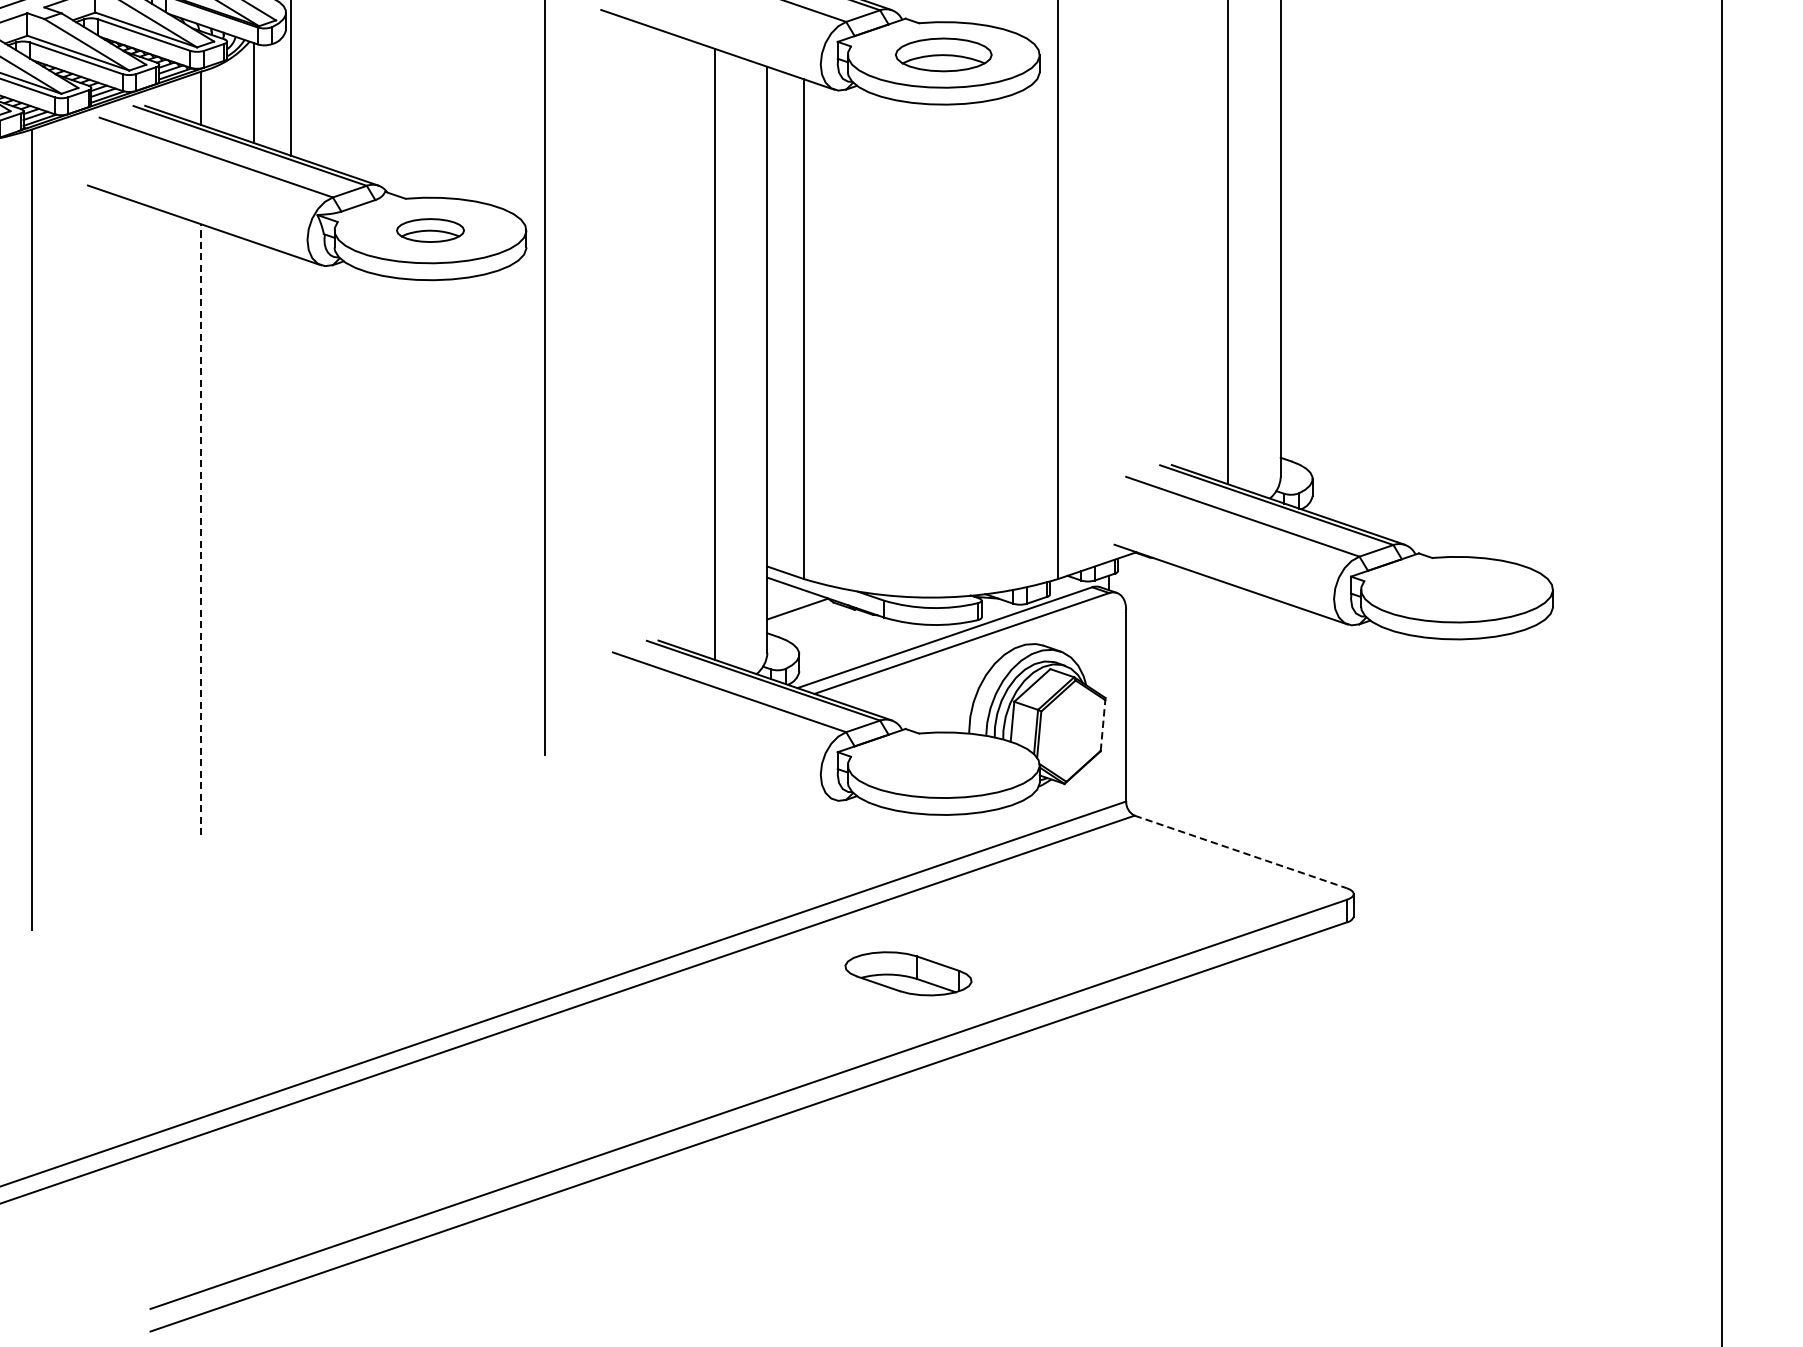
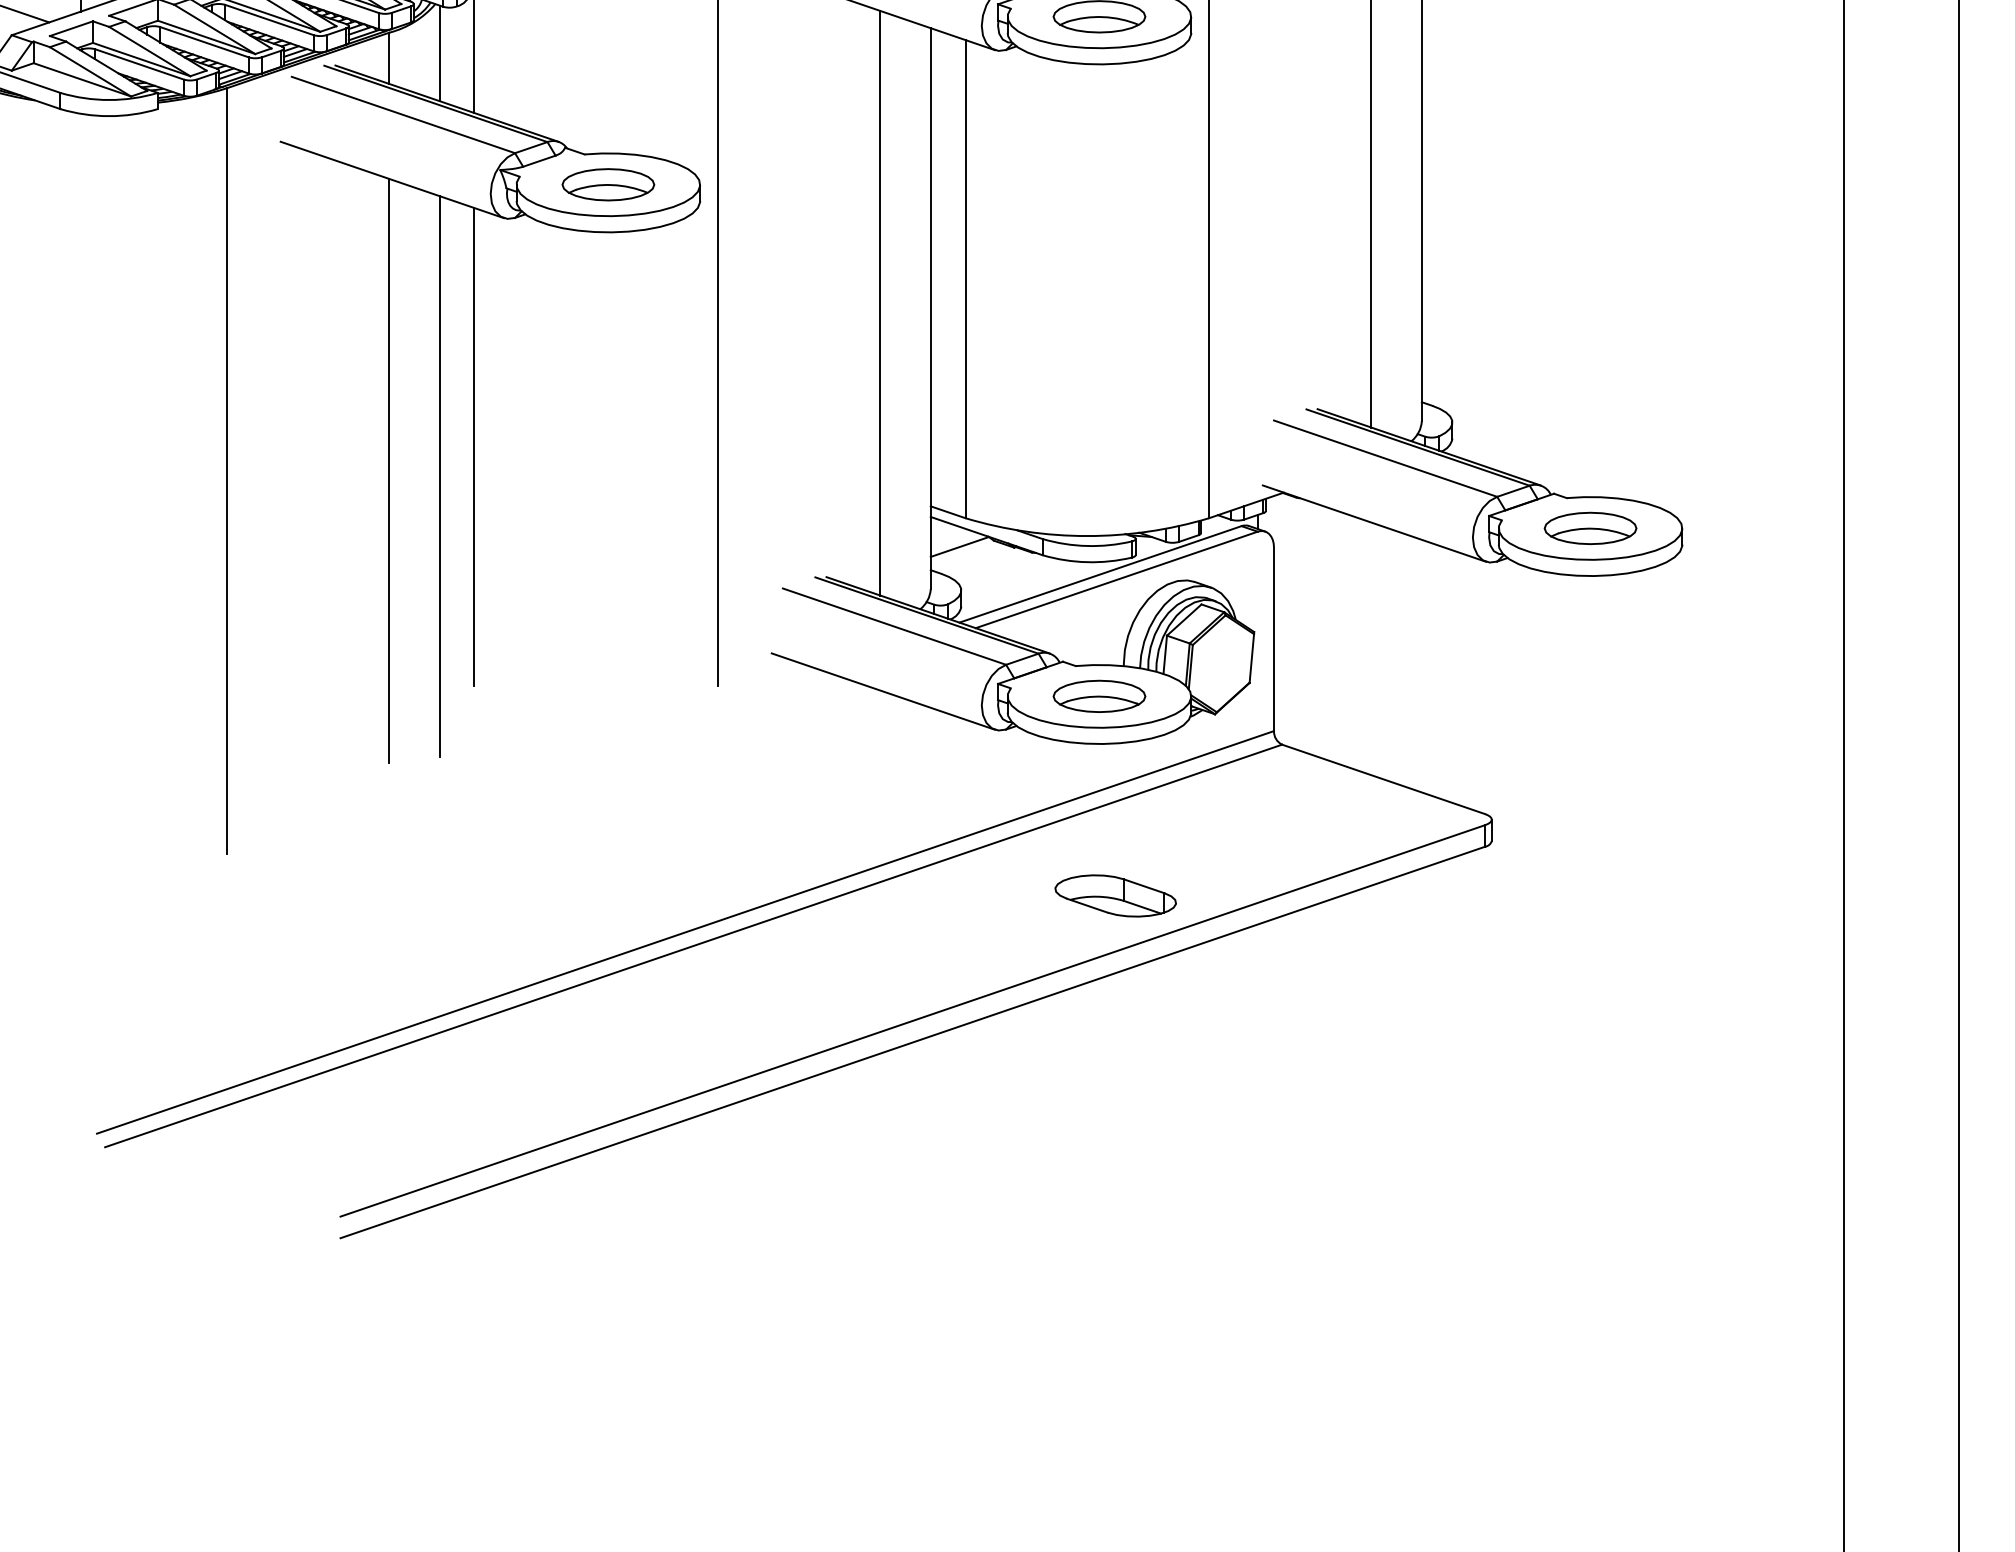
part: (430, 230) -> (608, 184), size x1.43
line: (290, 505) -> (474, 447), added
line: (201, 529) -> (389, 470), dashed -> solid
line: (253, 535) -> (439, 476), added
part: (1456, 589) -> (1590, 528), added
line: (1102, 724) -> (1251, 657), dashed -> solid
line: (718, 760) -> (883, 691), added
part: (943, 764) -> (1099, 695), added
line: (1241, 852) -> (1384, 779), dashed -> solid
part: (908, 973) -> (1115, 895), moved

